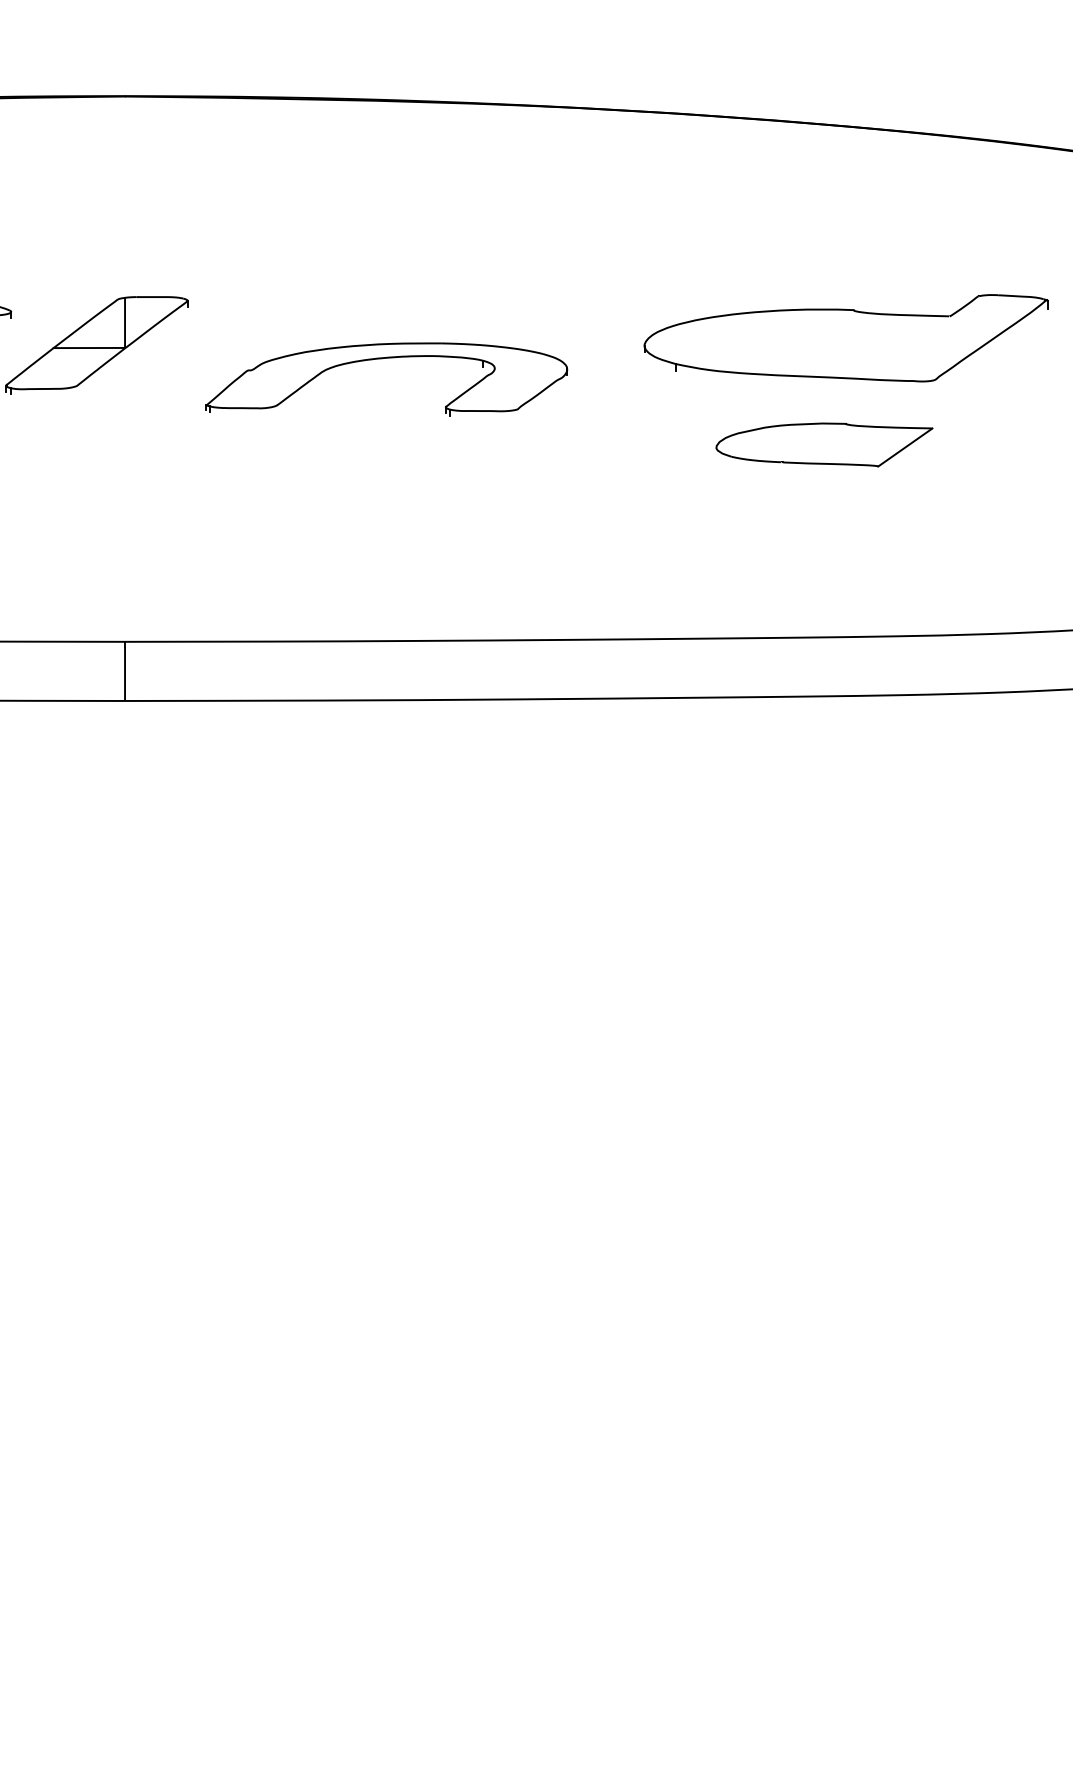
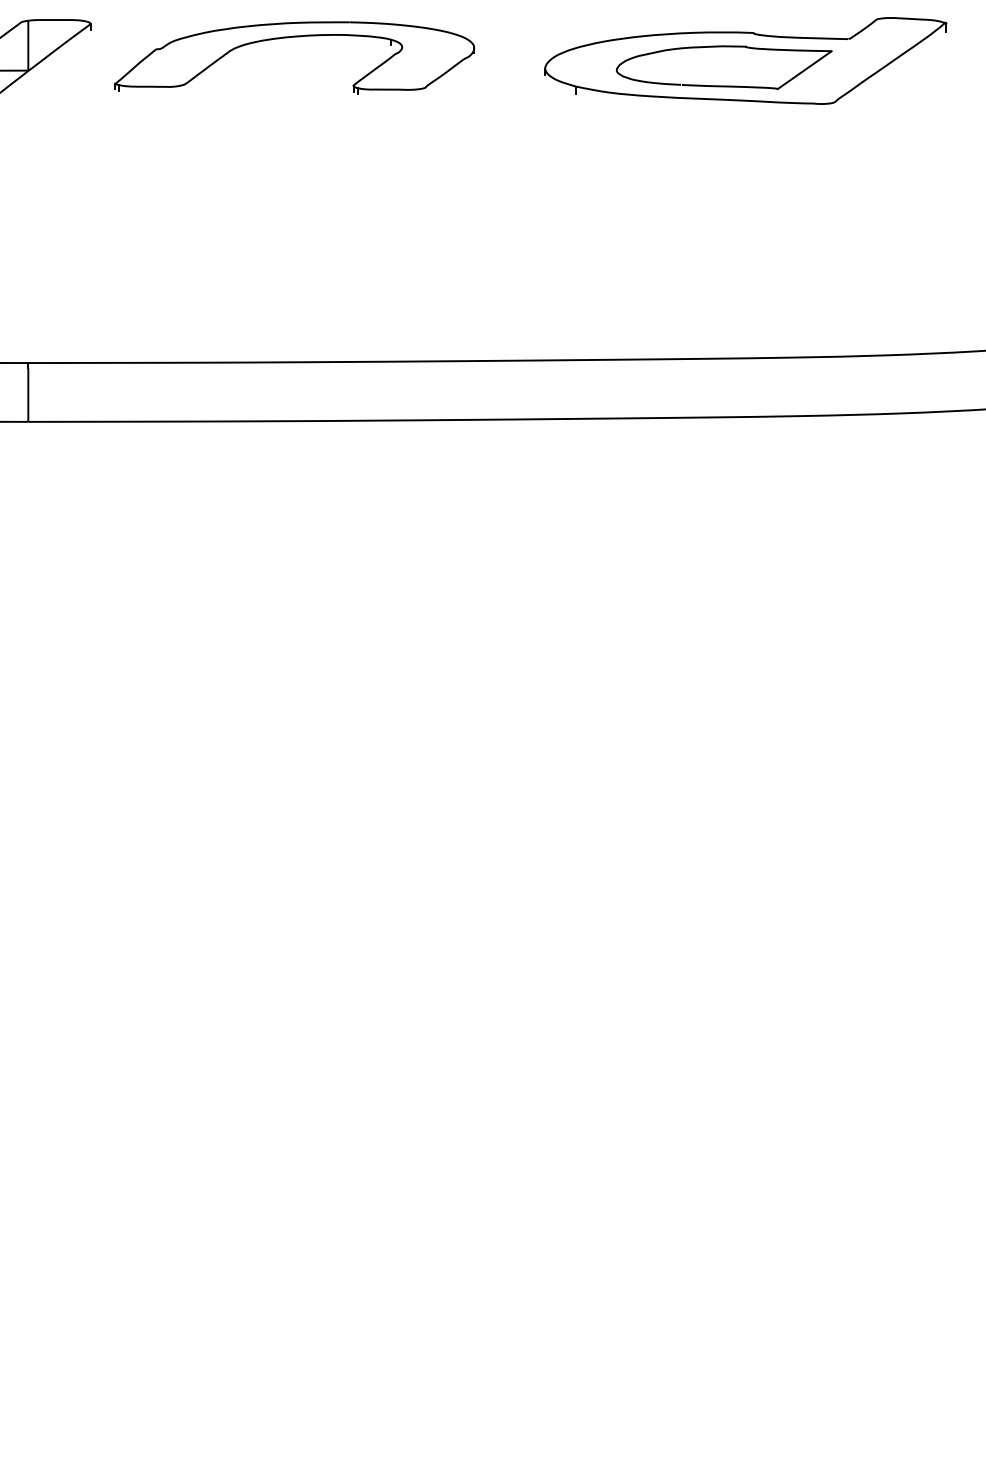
part: (382, 359) -> (290, 38), moved
part: (823, 462) -> (723, 85), moved

